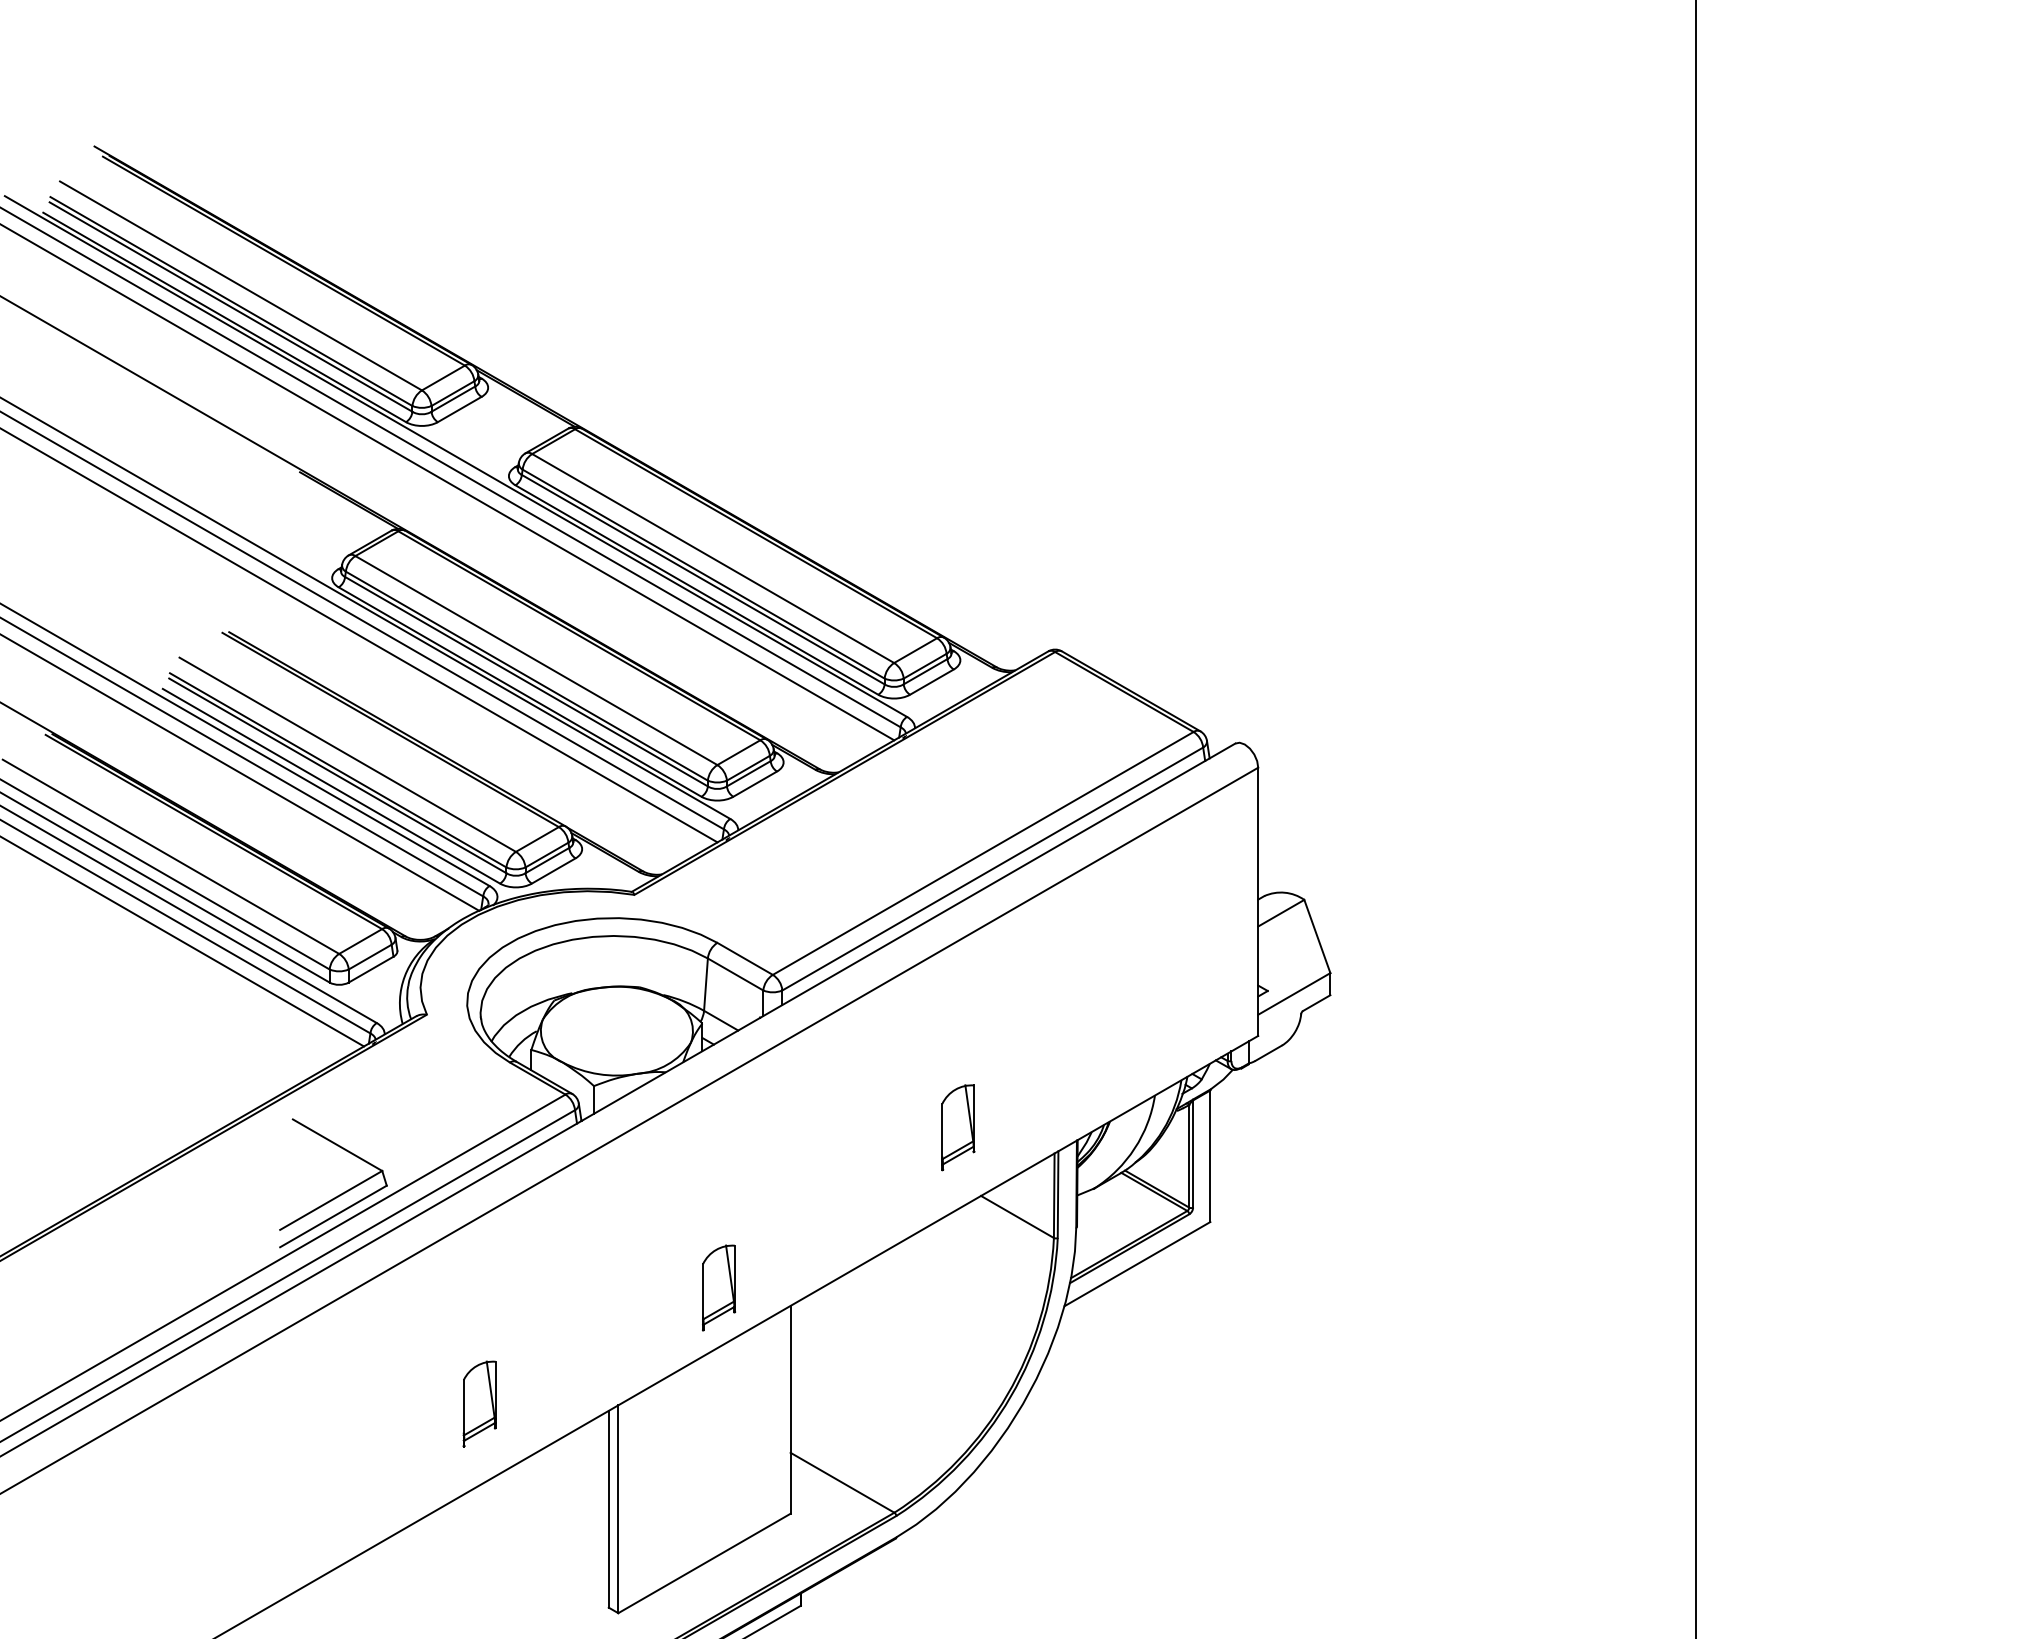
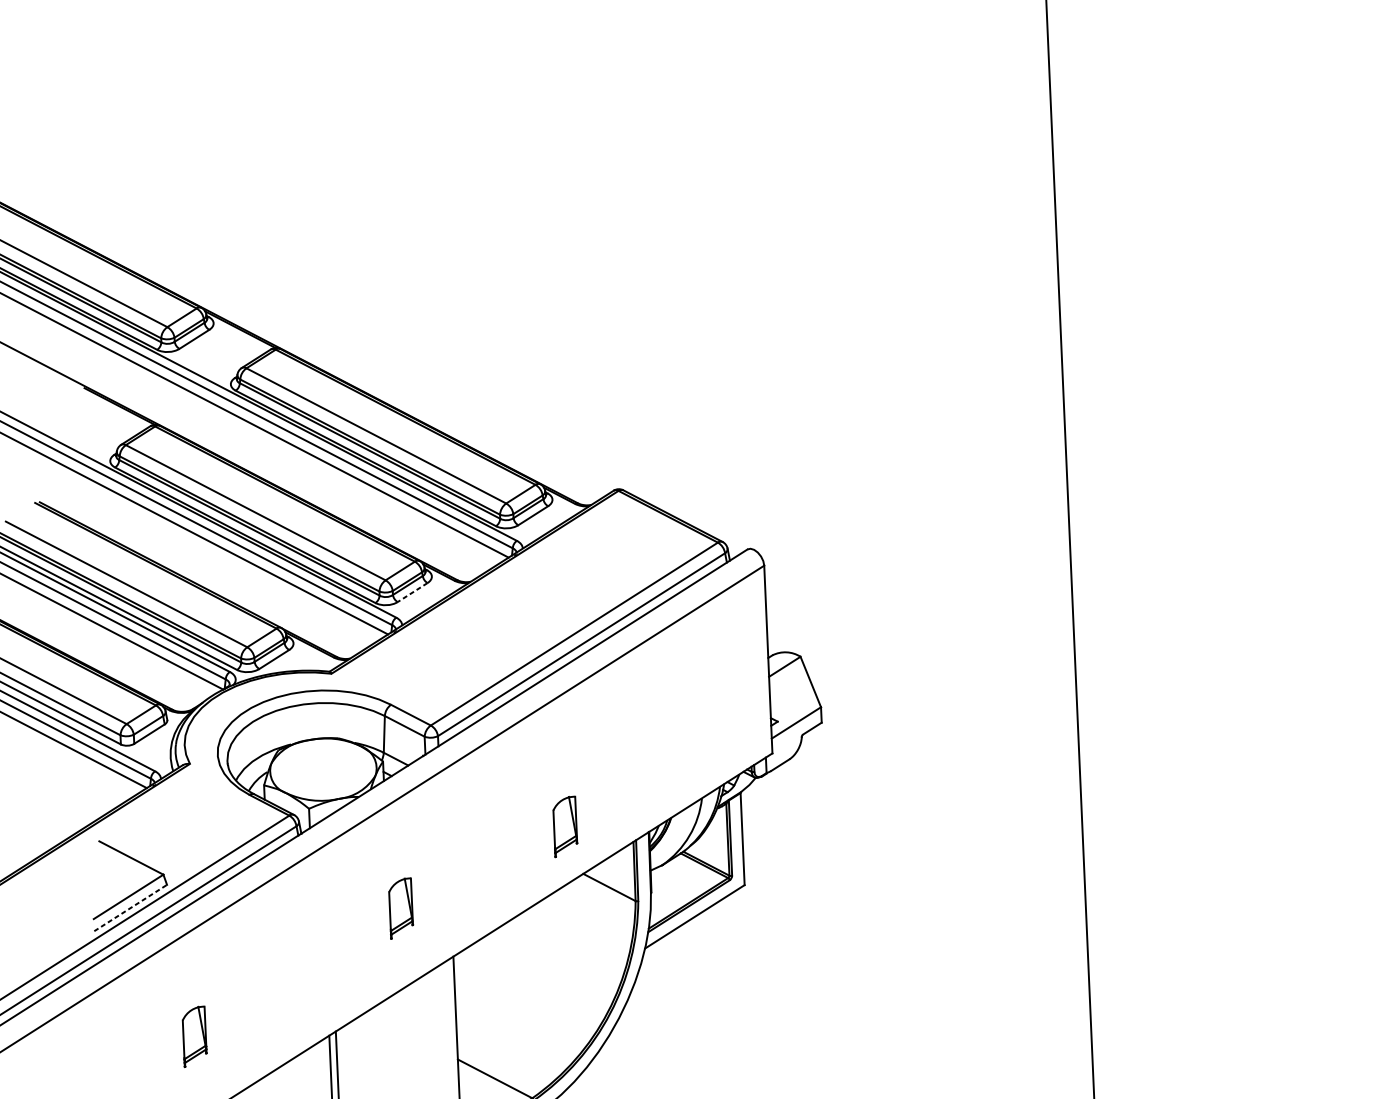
line: (754, 784) -> (412, 592), solid -> dashed
line: (333, 1216) -> (130, 908), solid -> dashed
part: (718, 1287) -> (400, 908), moved
part: (479, 1403) -> (194, 1036), moved

